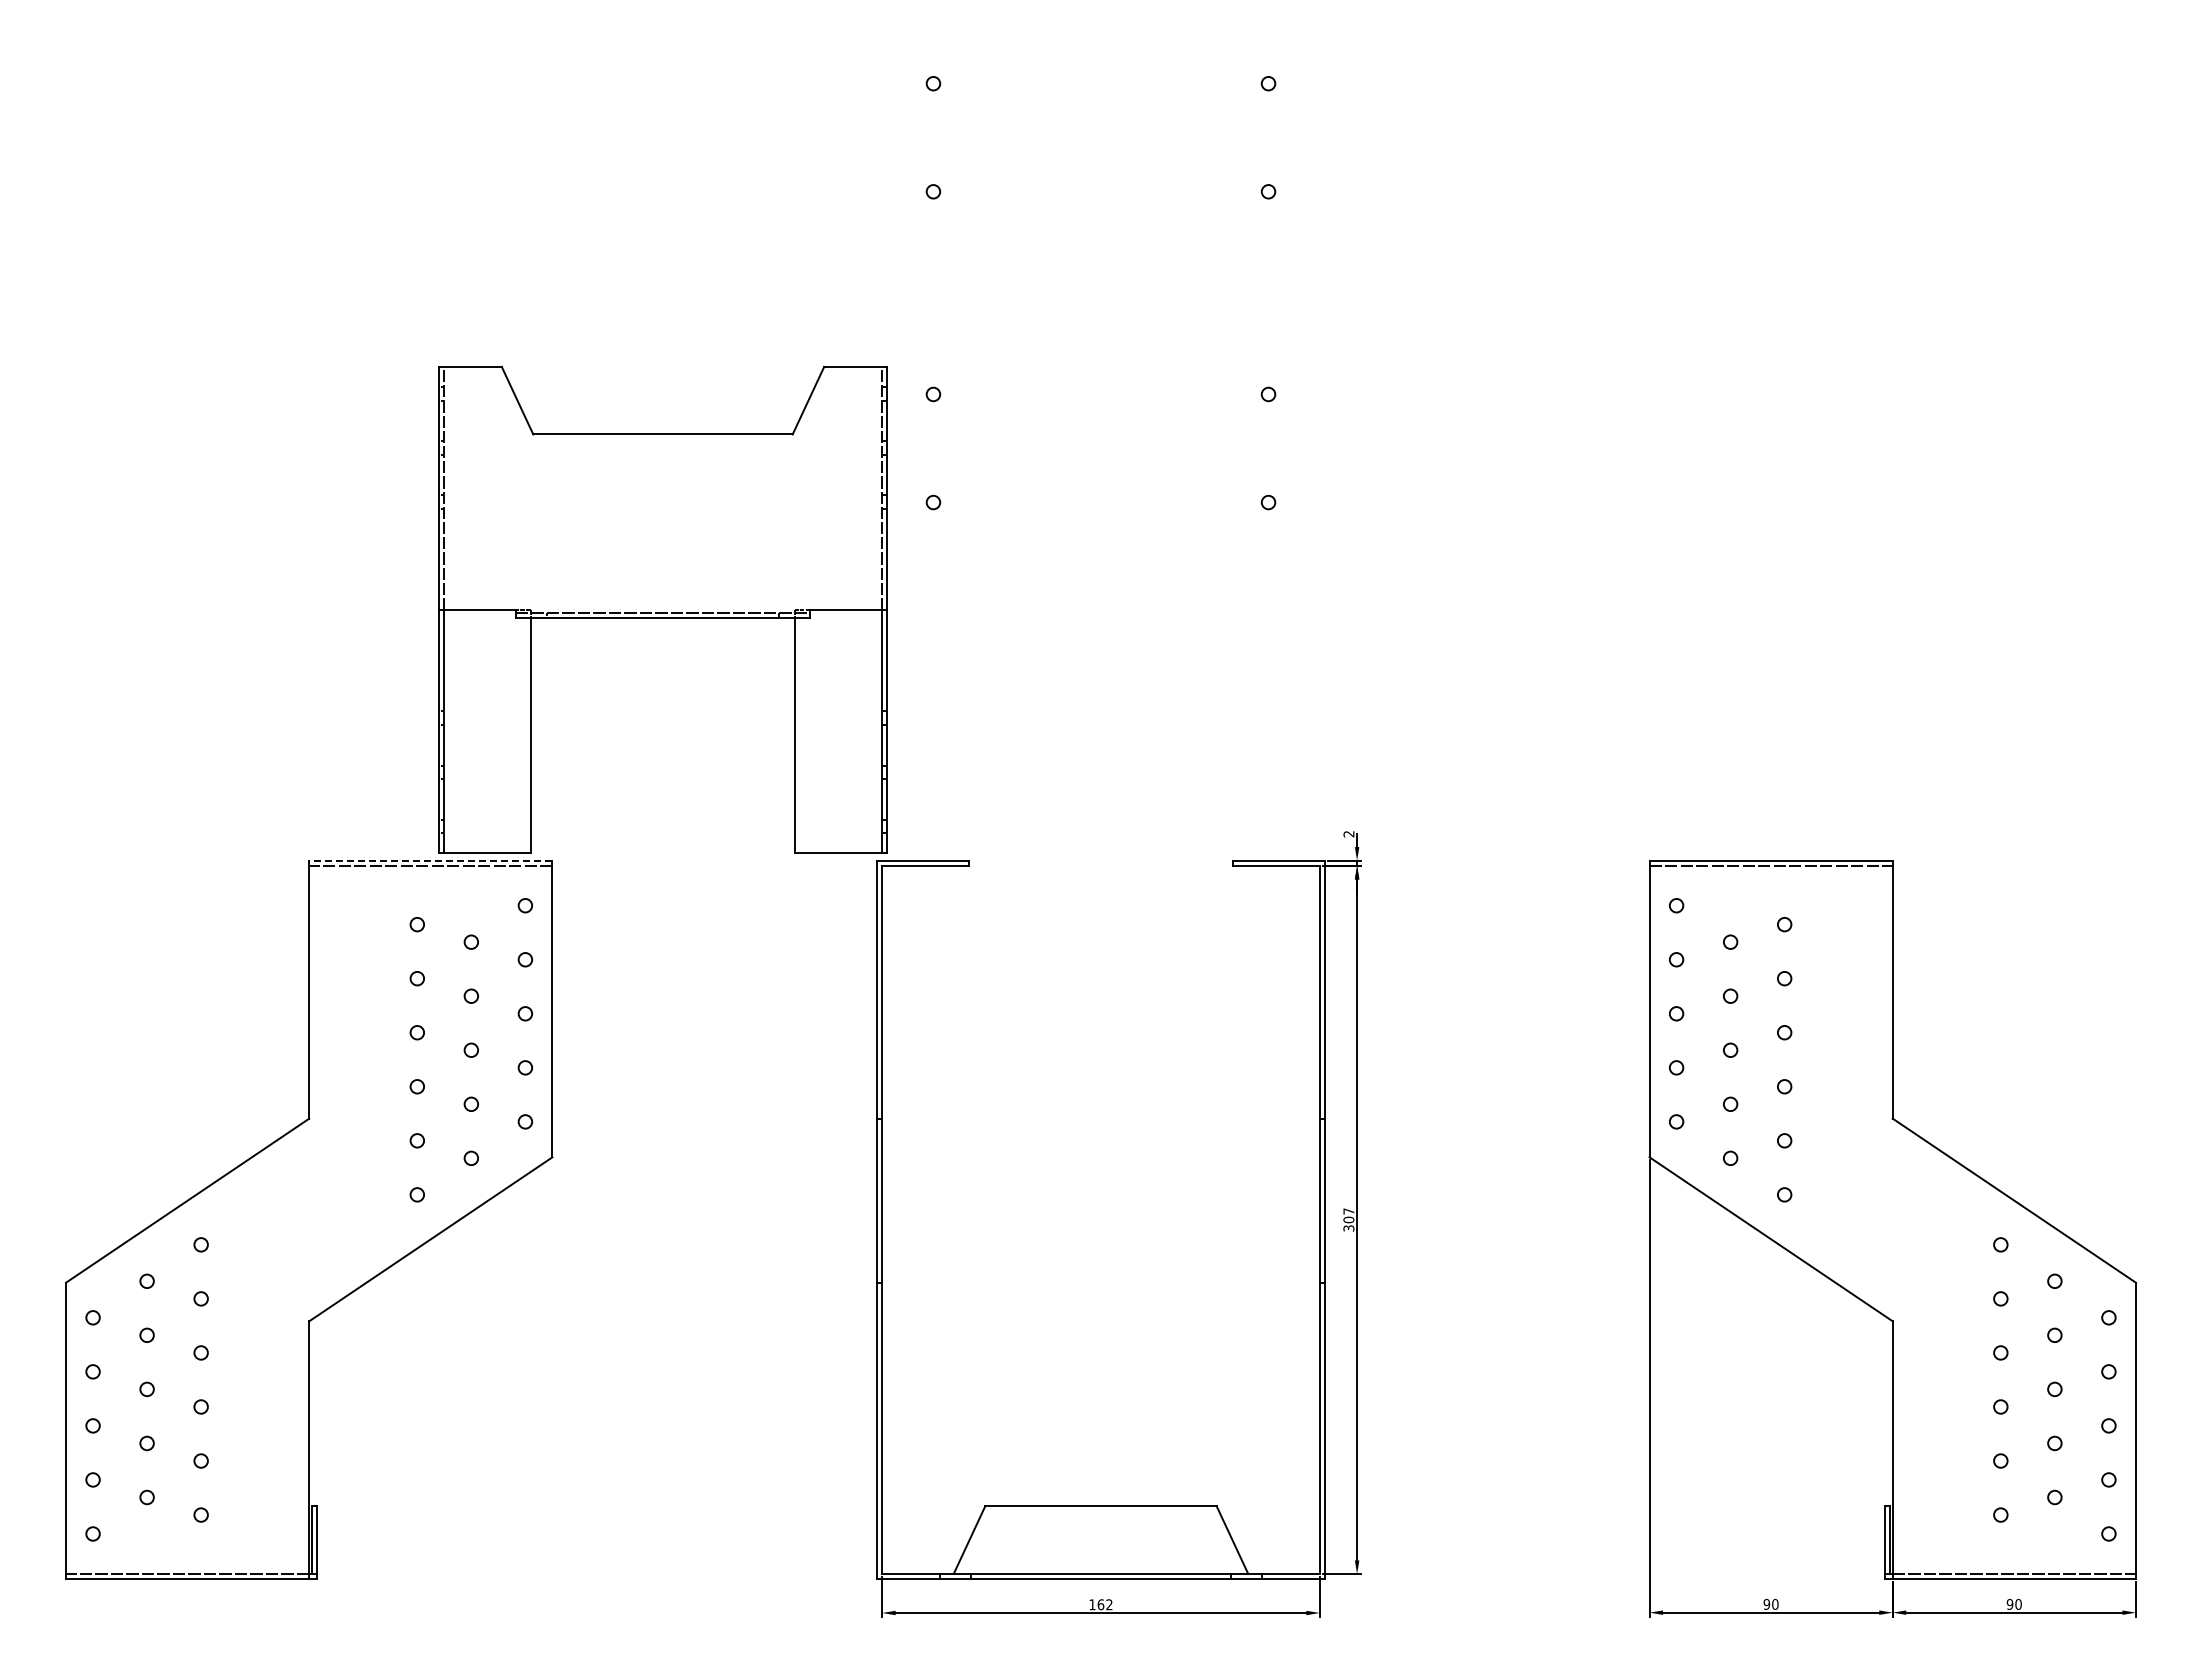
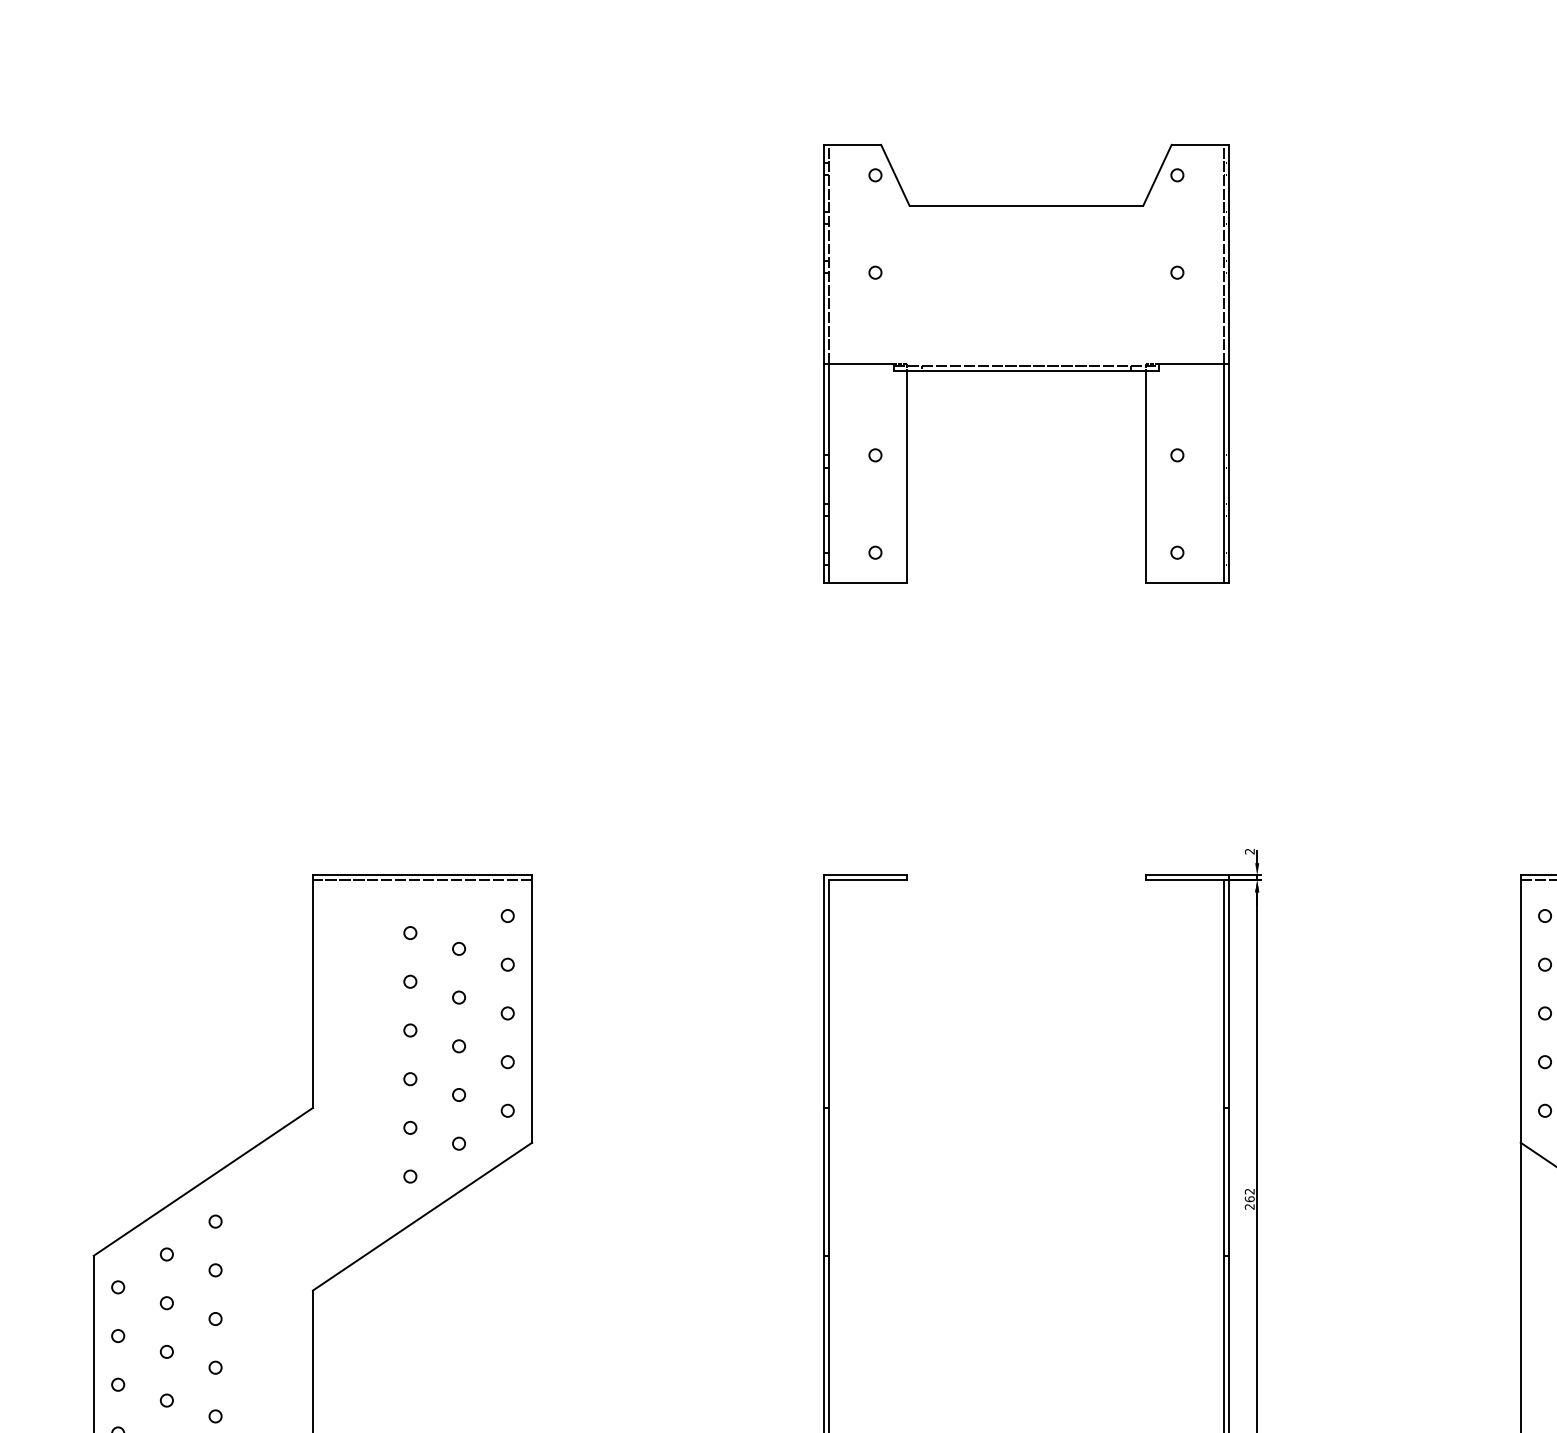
part: (662, 609) -> (1025, 363), moved
line: (430, 860) -> (422, 875), dashed -> solid
text: (1348, 1219) -> (1249, 1198), 307 -> 262

